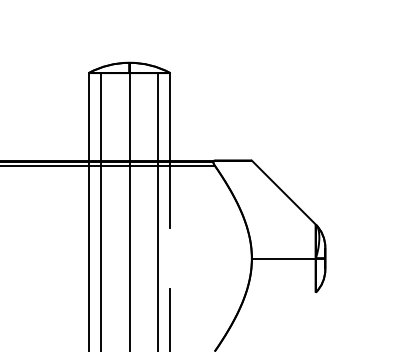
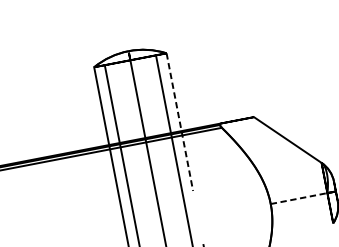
line: (170, 150) -> (179, 122), solid -> dashed
line: (283, 258) -> (298, 198), solid -> dashed

